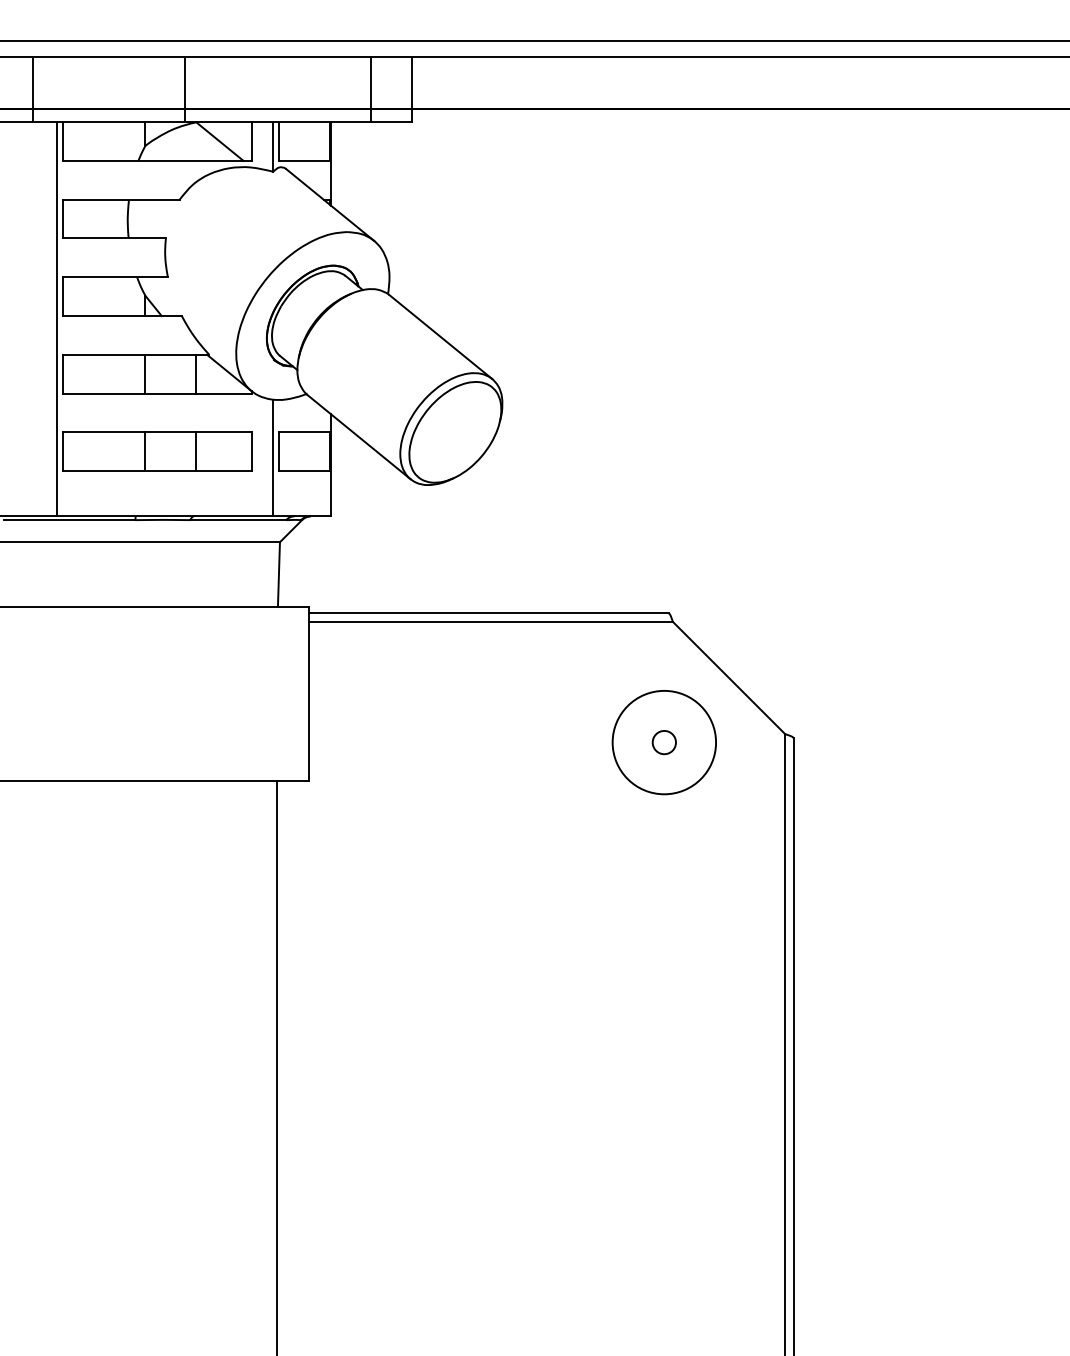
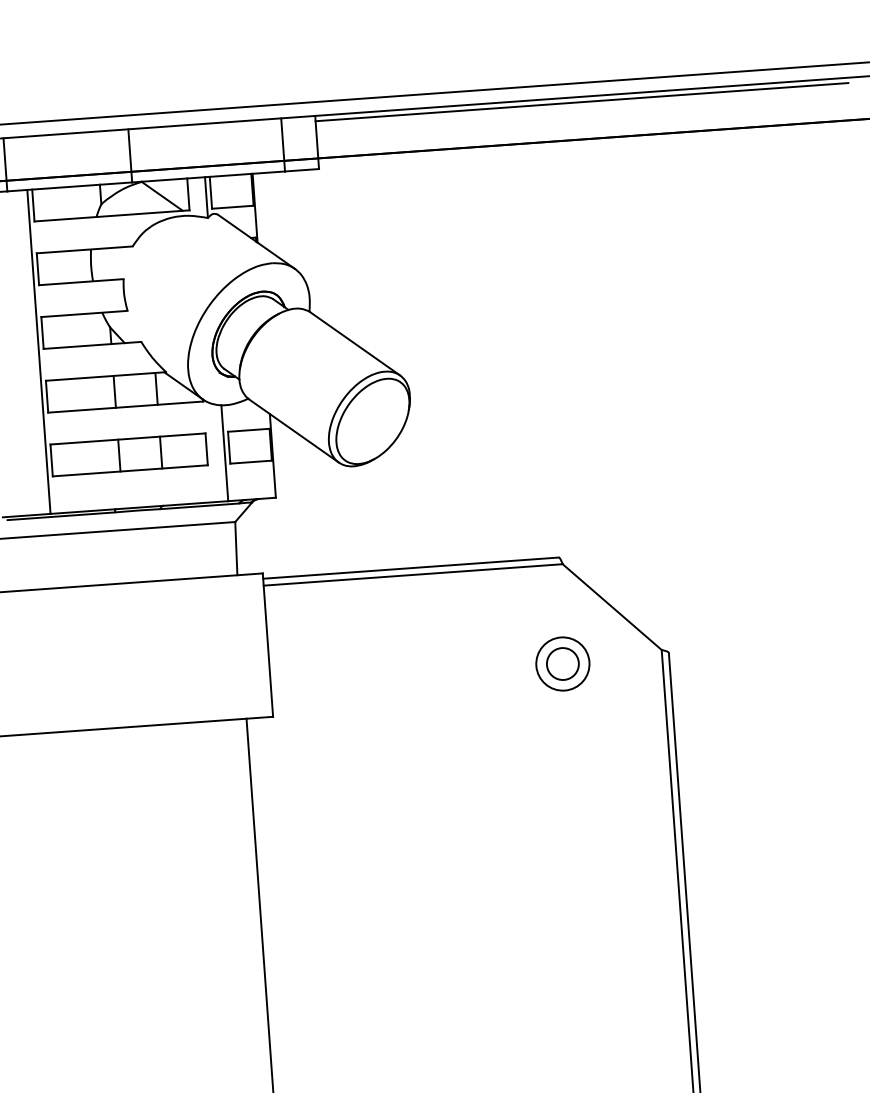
line: (736, 63) -> (582, 101), added
circle: (663, 742) -> (562, 664), size x1.67
circle: (664, 742) -> (563, 663), size x0.62

